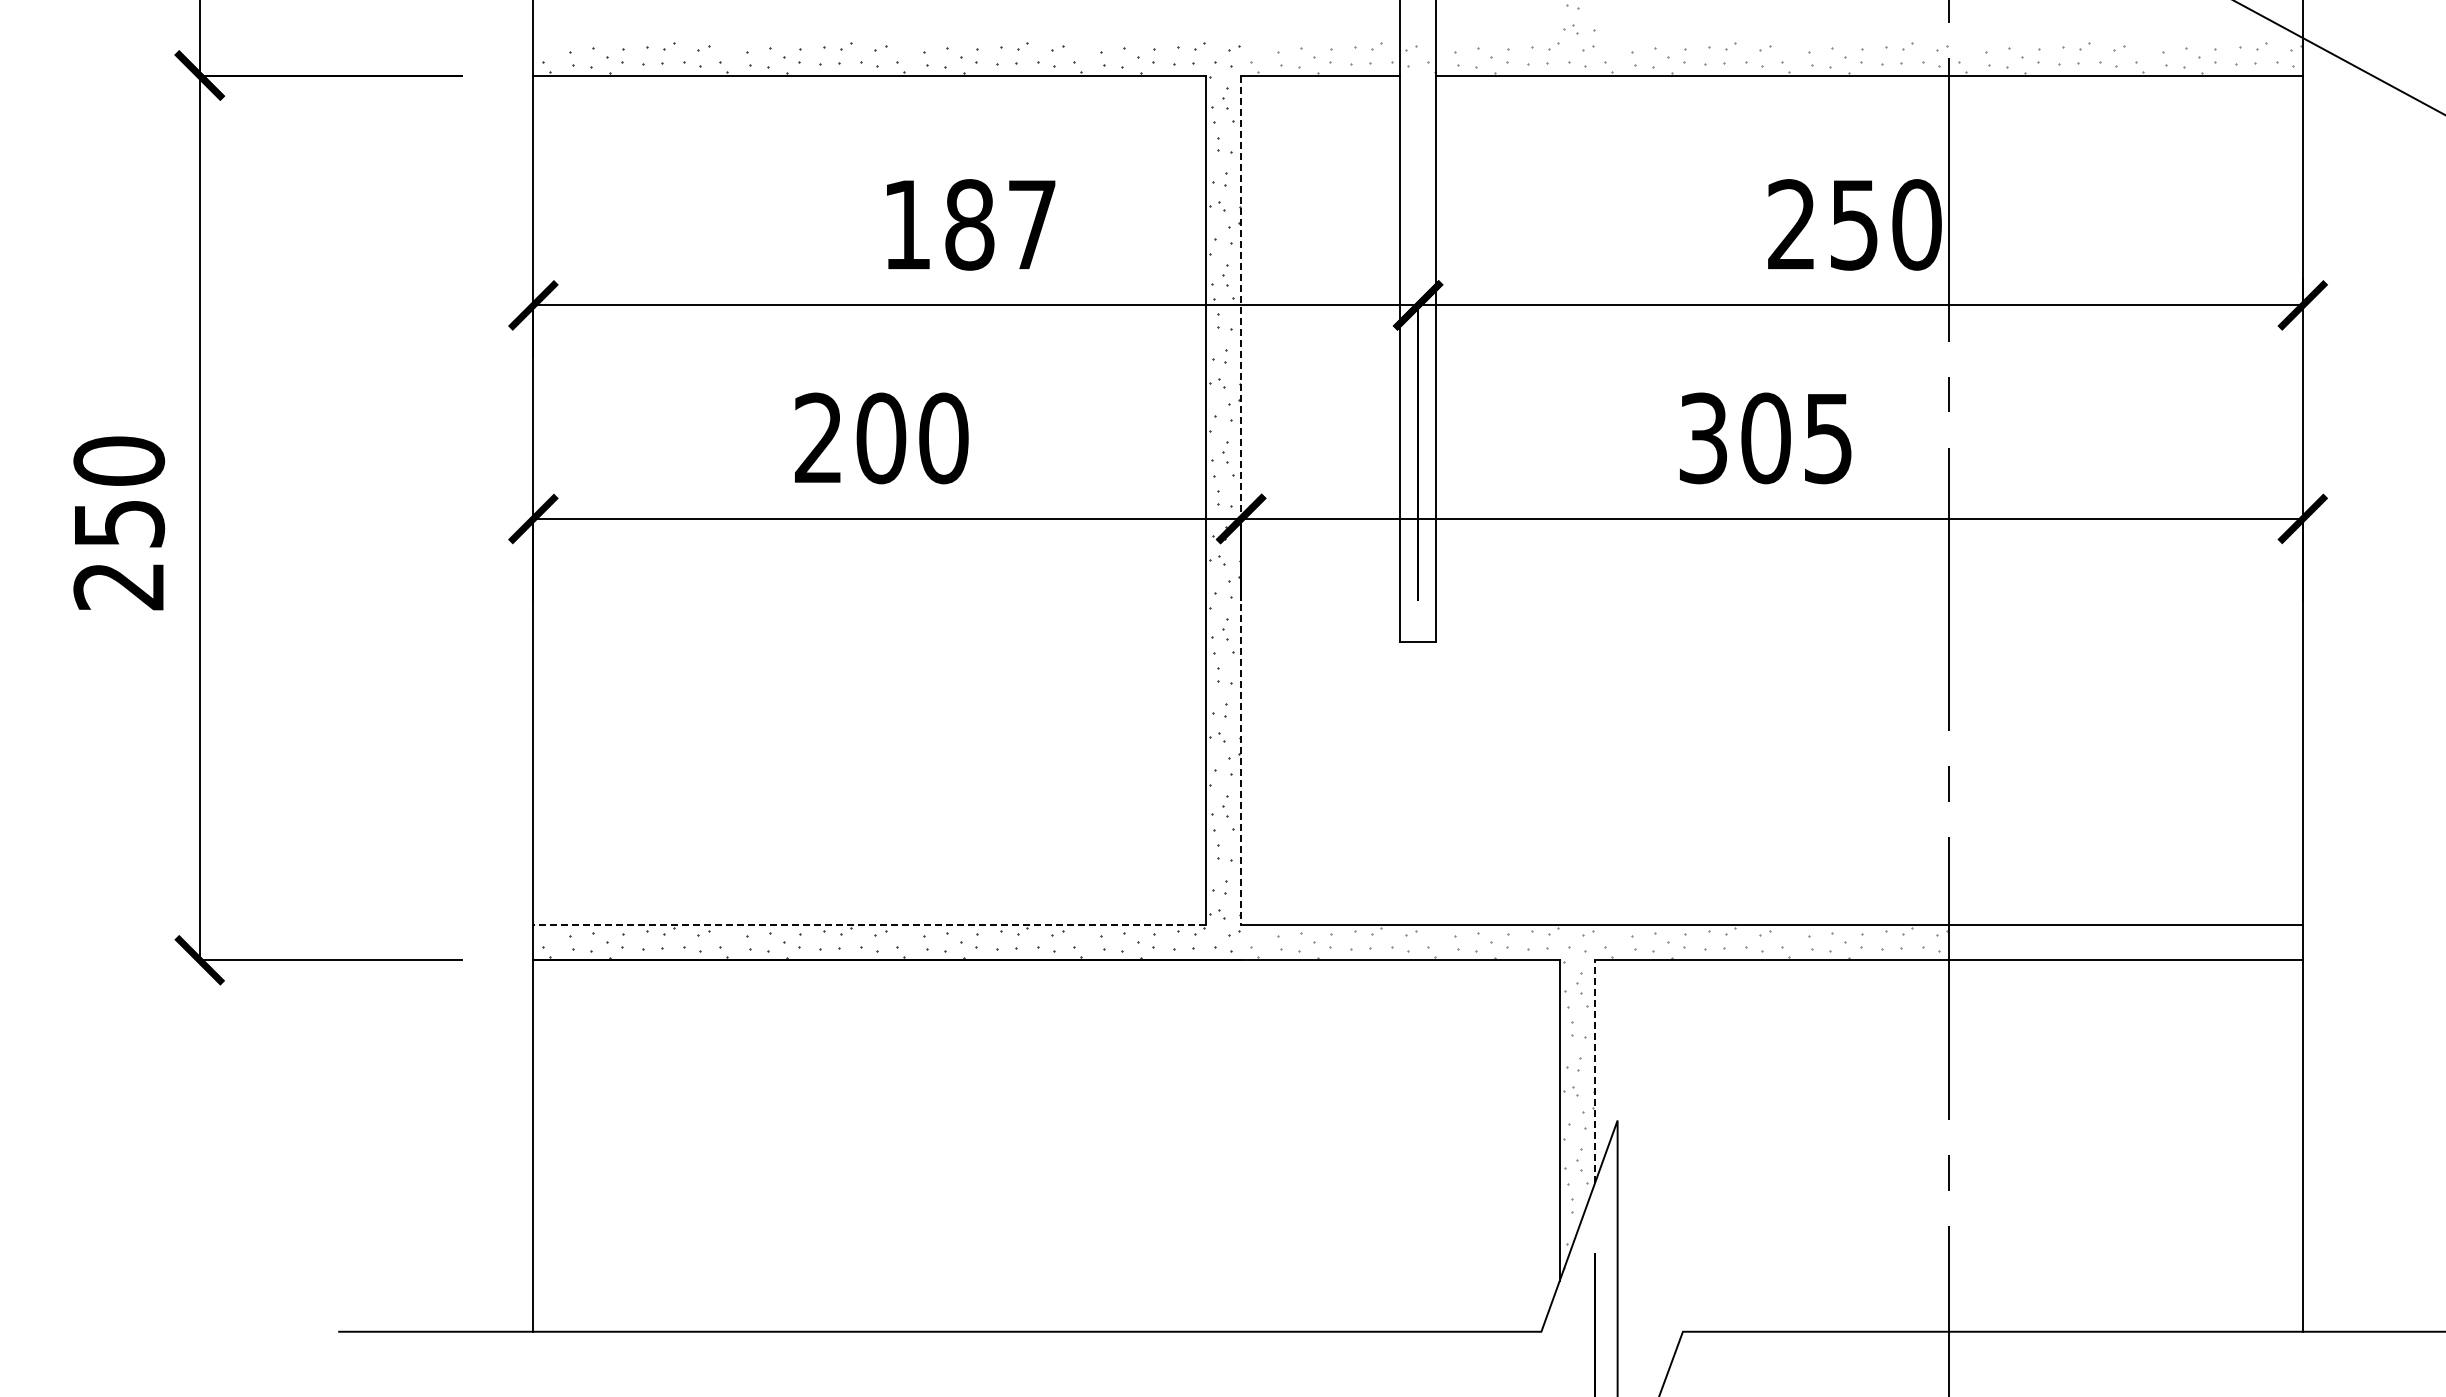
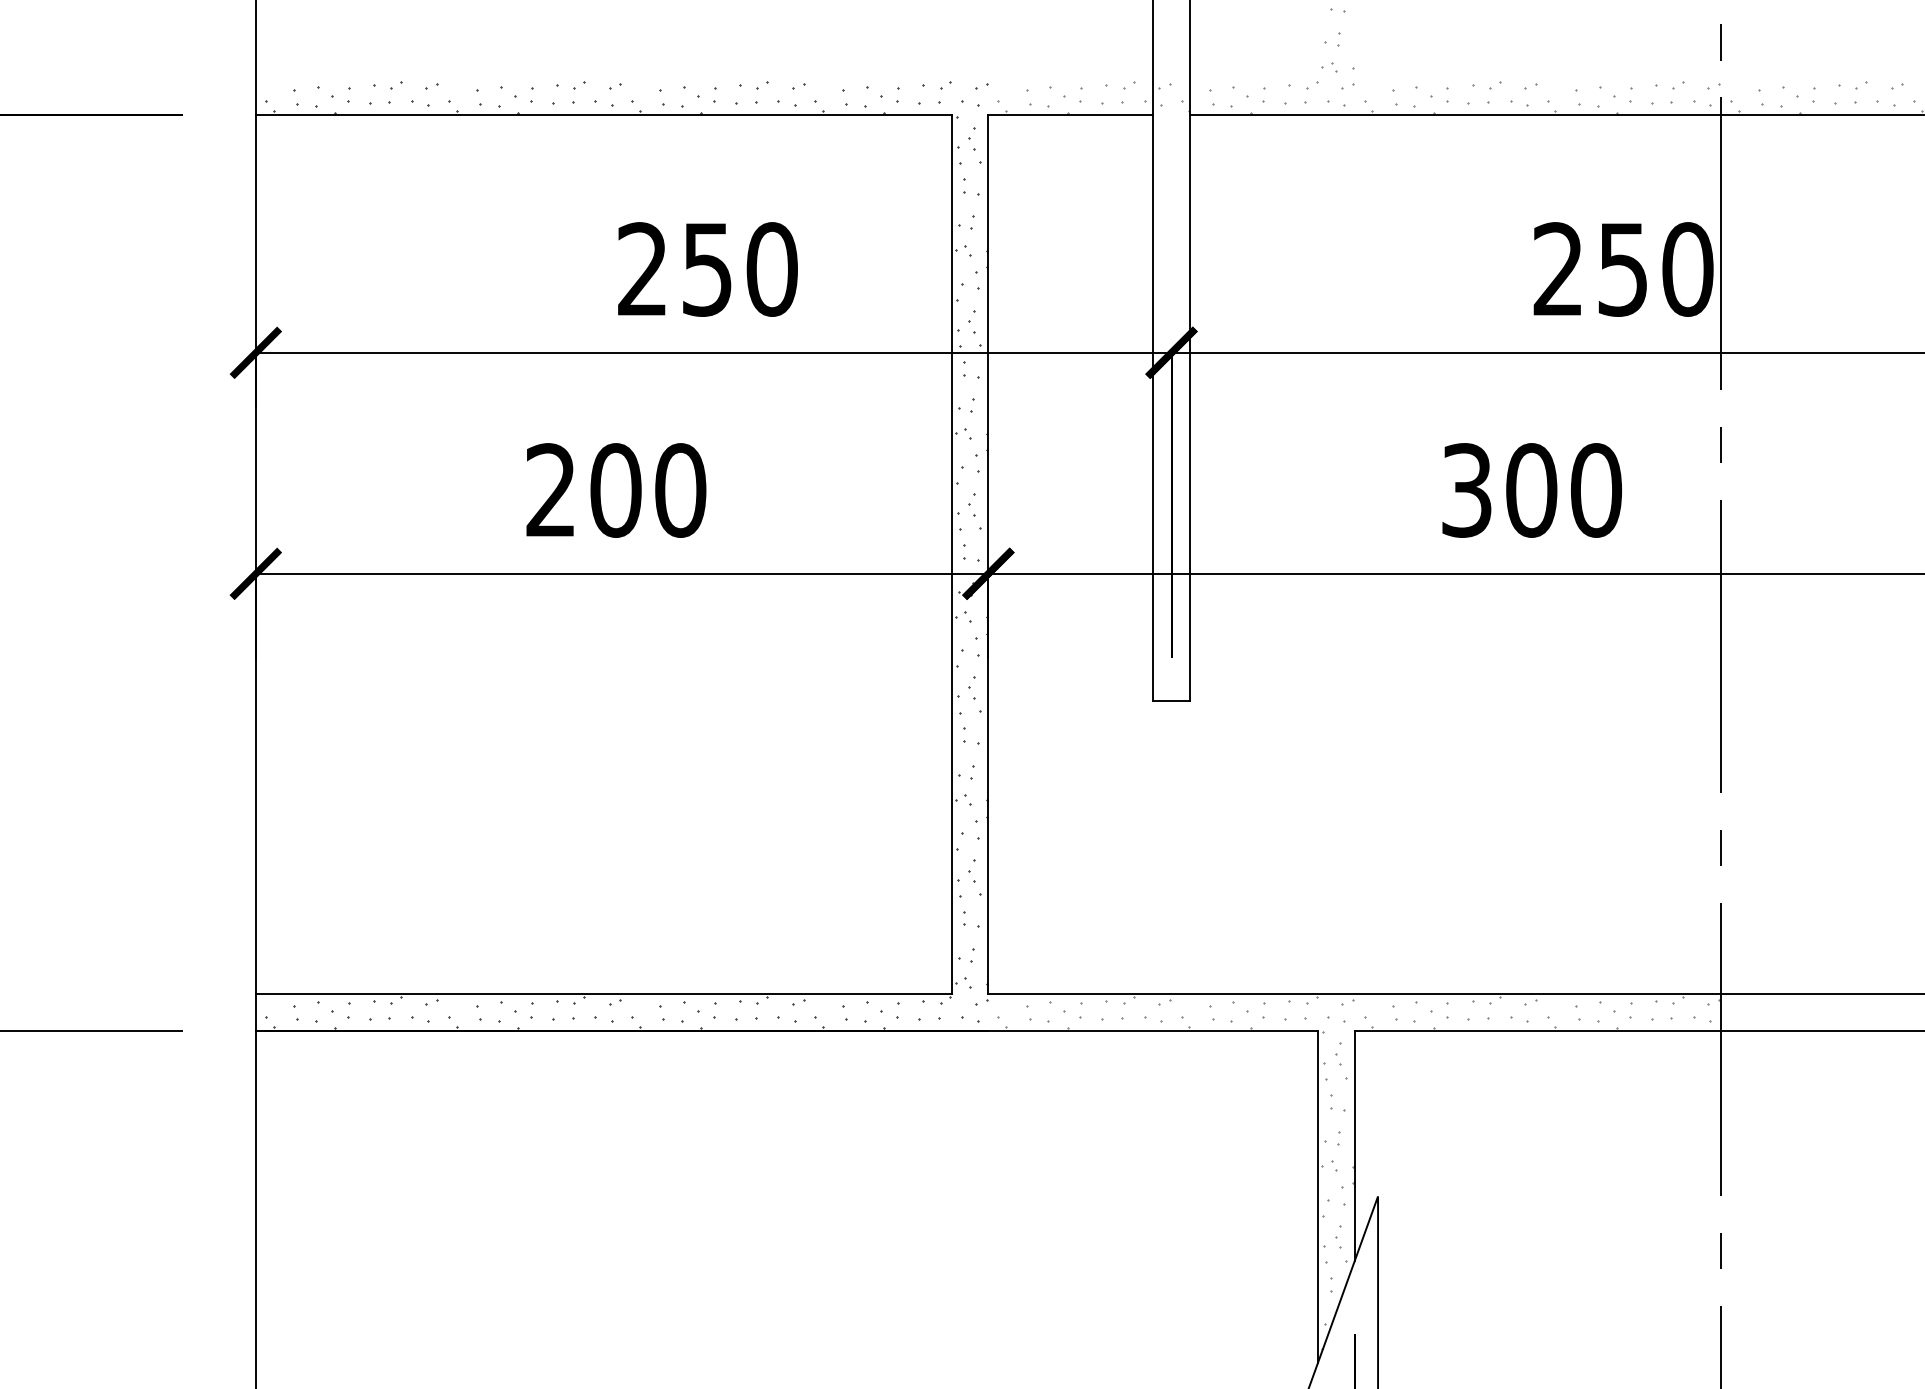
text: (970, 224) -> (708, 269), 187 -> 250
text: (1828, 438) -> (1596, 490), 305 -> 300
line: (1241, 500) -> (988, 554), dashed -> solid
line: (869, 924) -> (603, 993), dashed -> solid
line: (1595, 1071) -> (1355, 1145), dashed -> solid

